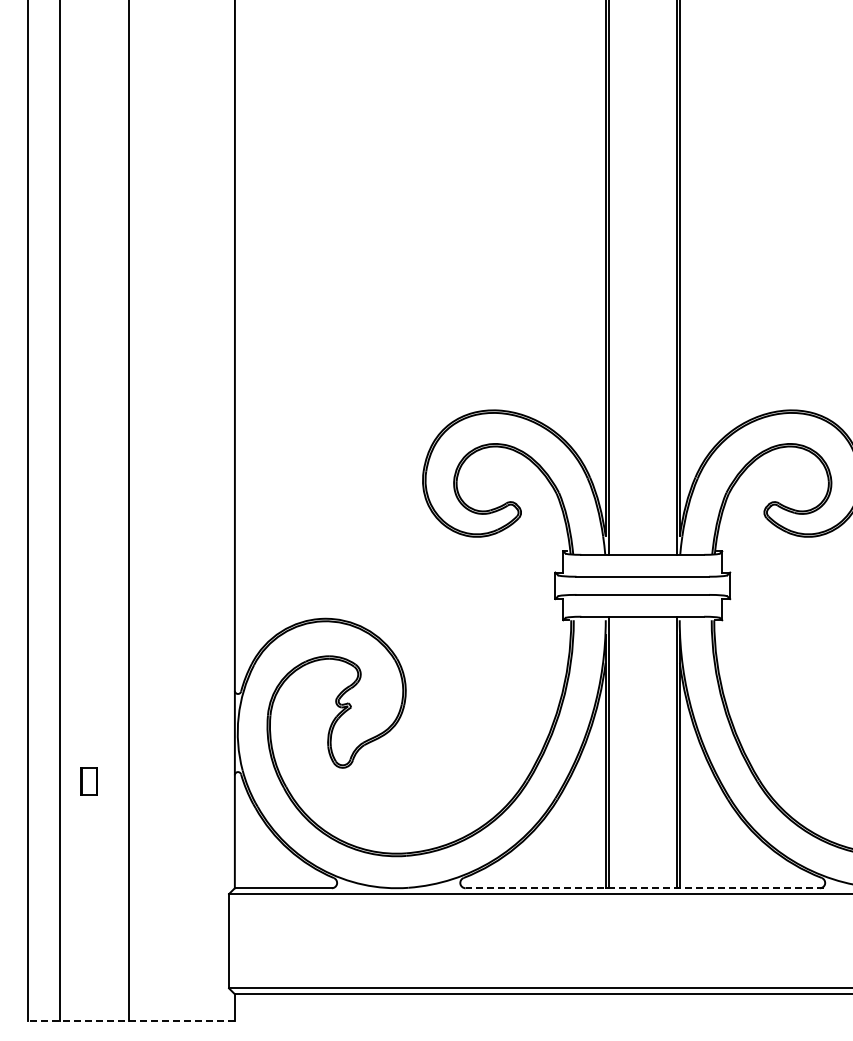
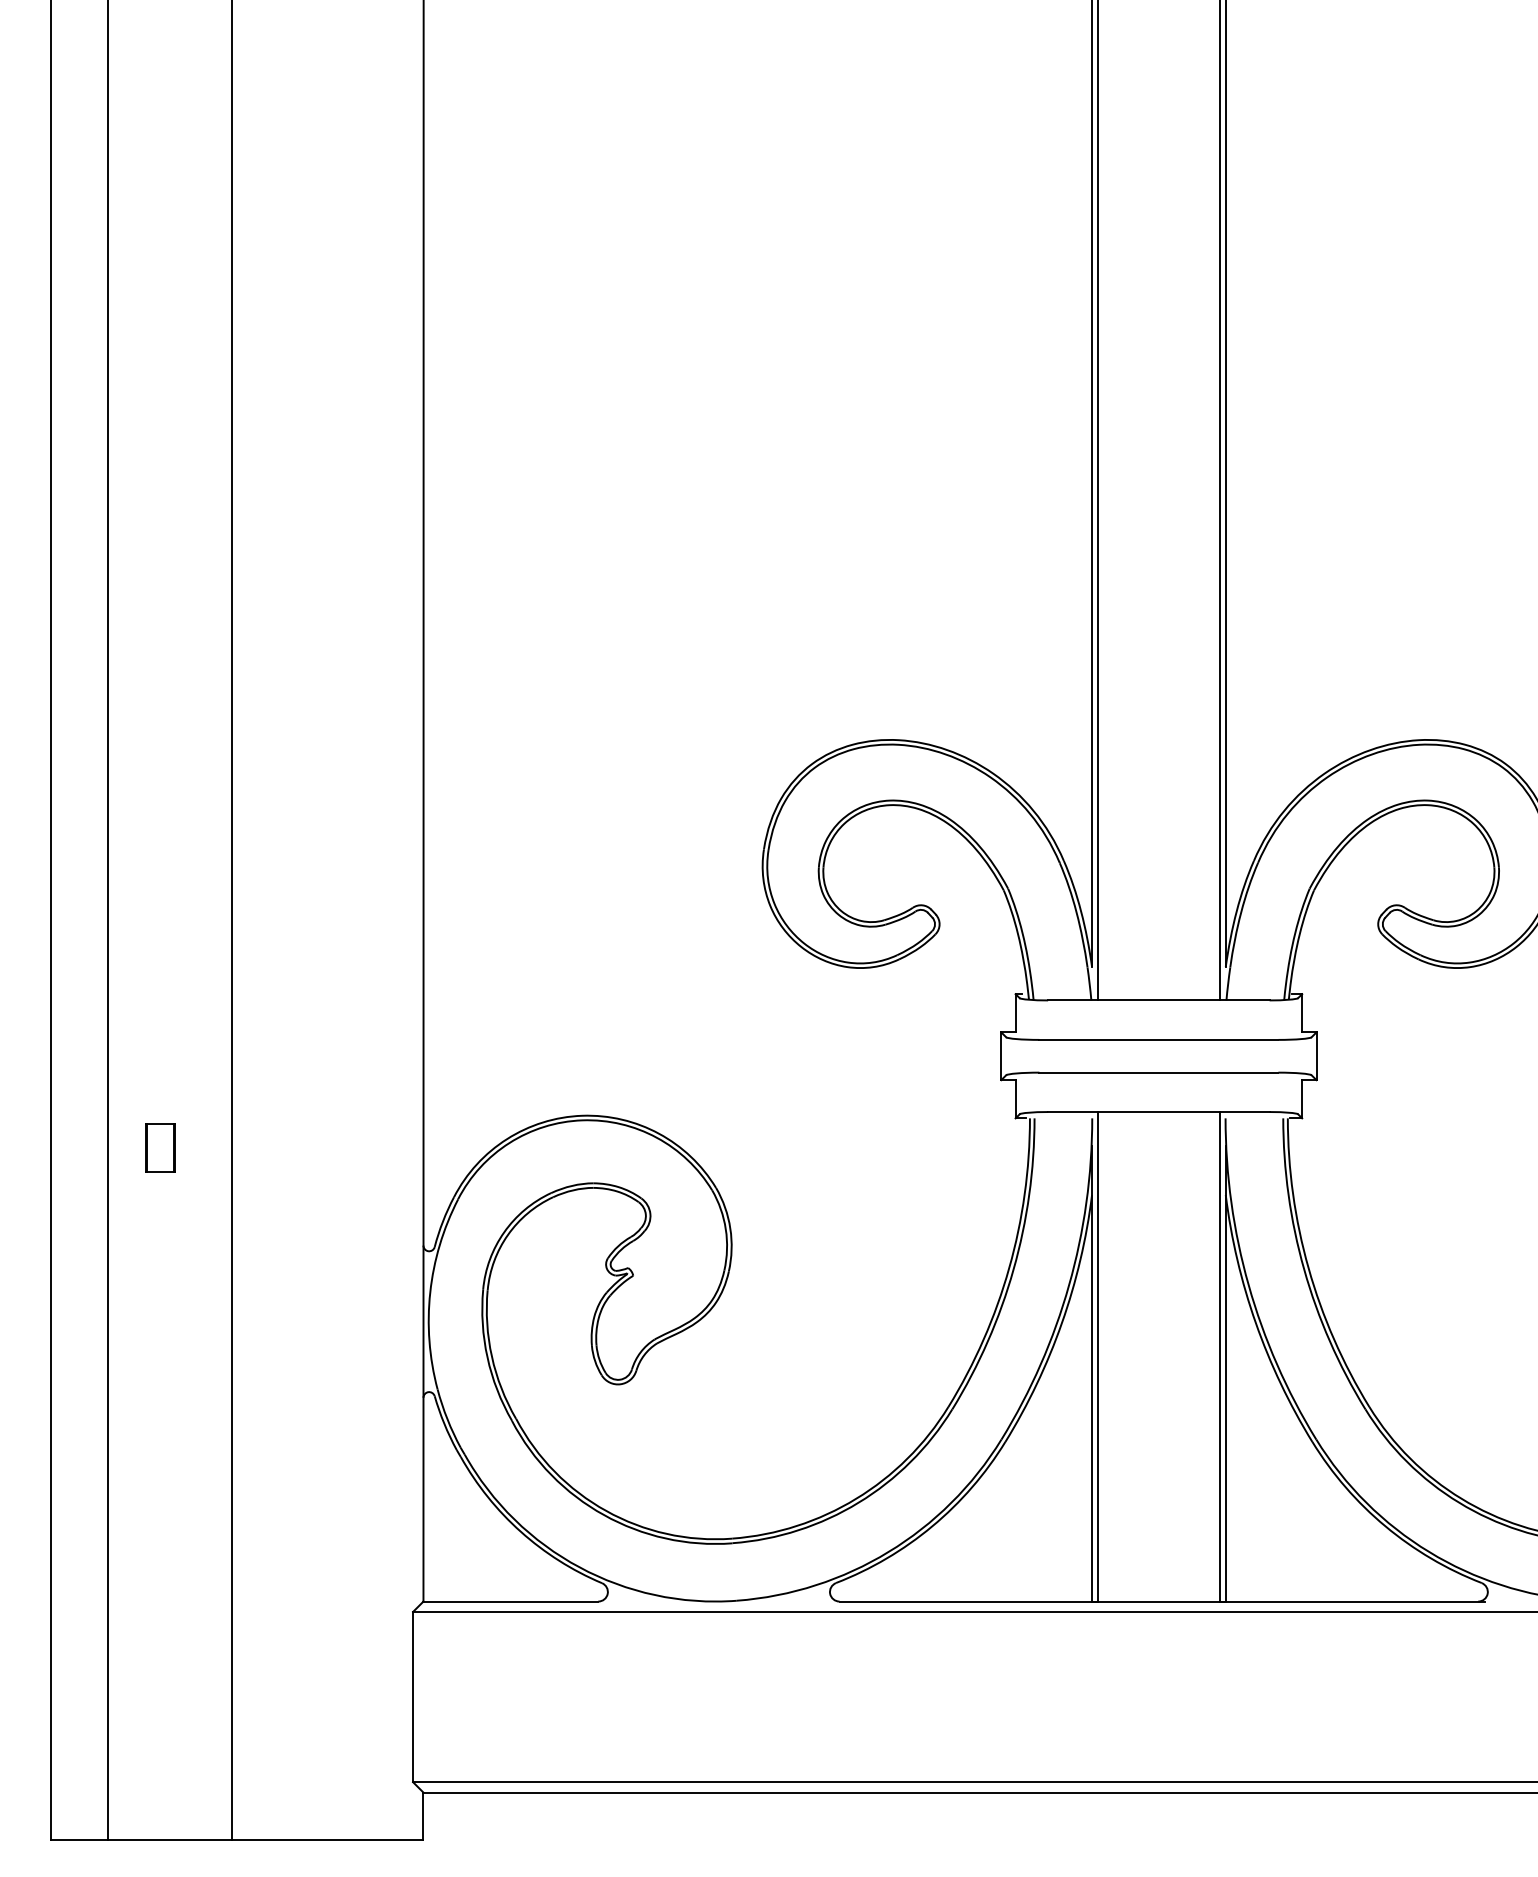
part: (88, 781) -> (159, 1147), moved
line: (644, 888) -> (1162, 1602), dashed -> solid
line: (131, 1020) -> (237, 1840), dashed -> solid

